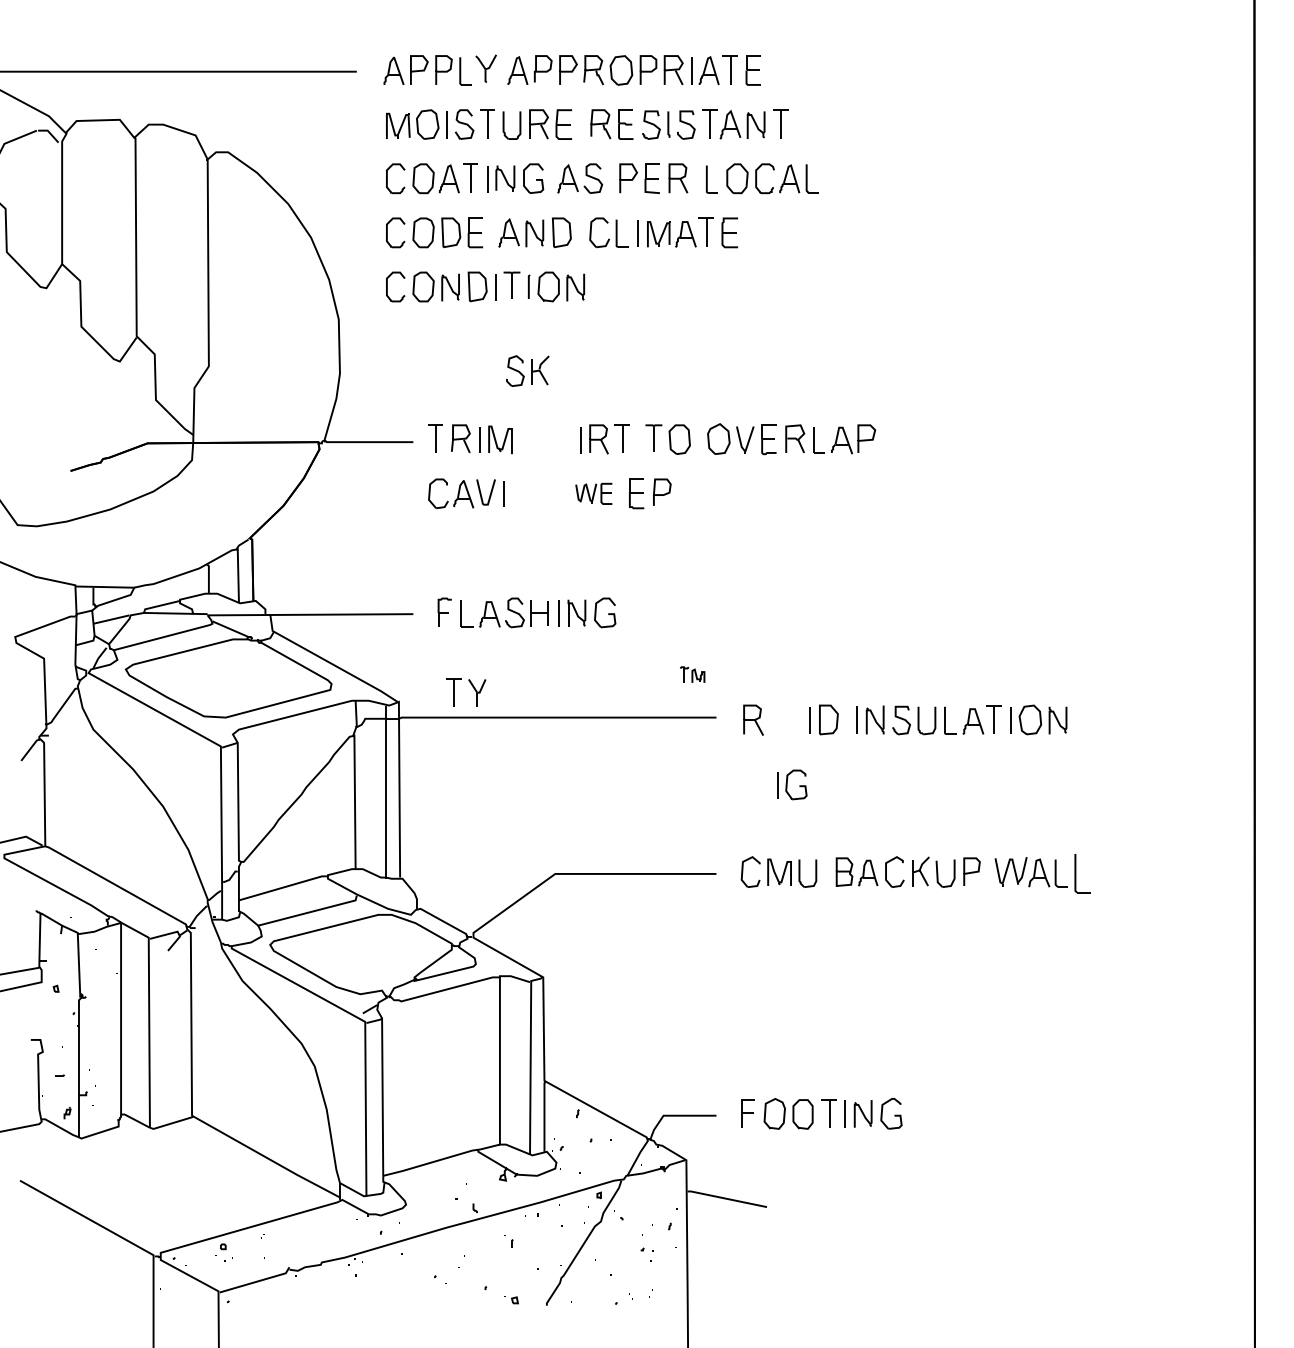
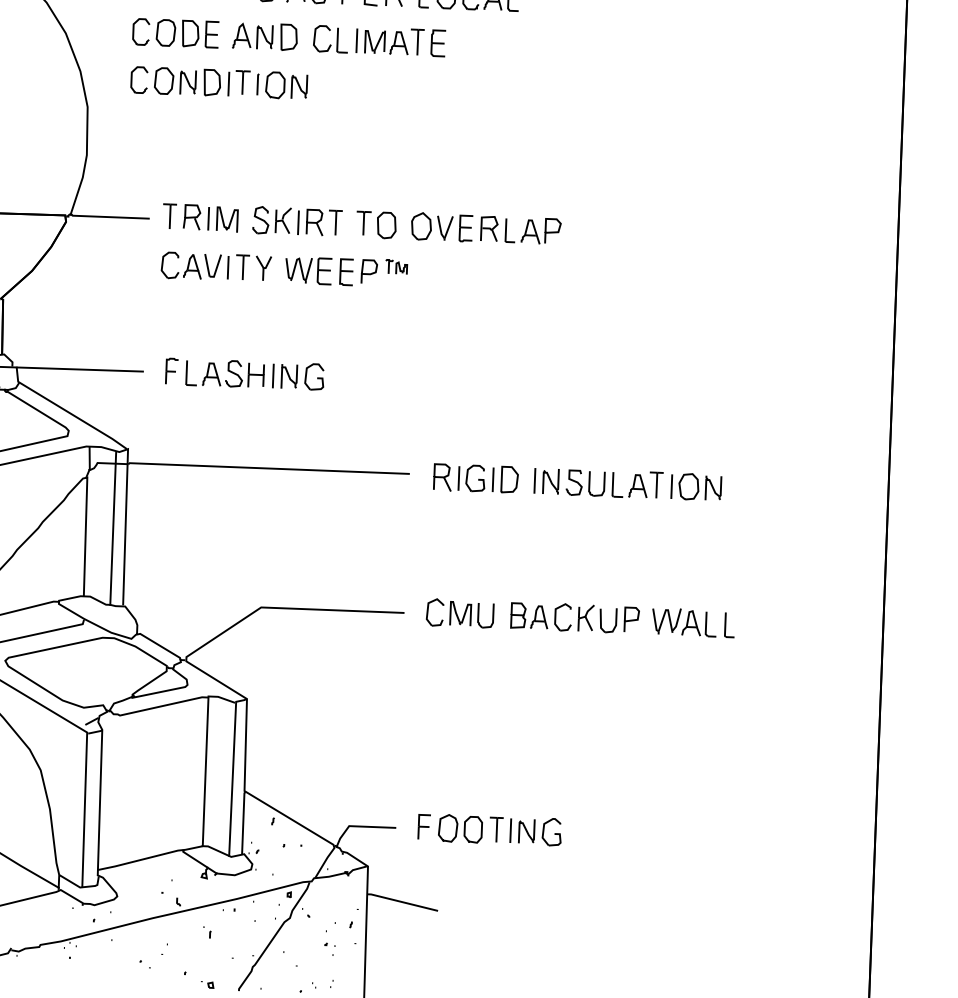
part: (527, 370) -> (271, 220), moved
part: (593, 493) -> (308, 270), size x1.43
part: (692, 674) -> (396, 266), moved
part: (472, 687) -> (259, 263), moved
part: (792, 784) -> (472, 478), moved
part: (1081, 873) -> (729, 625), size x0.71

